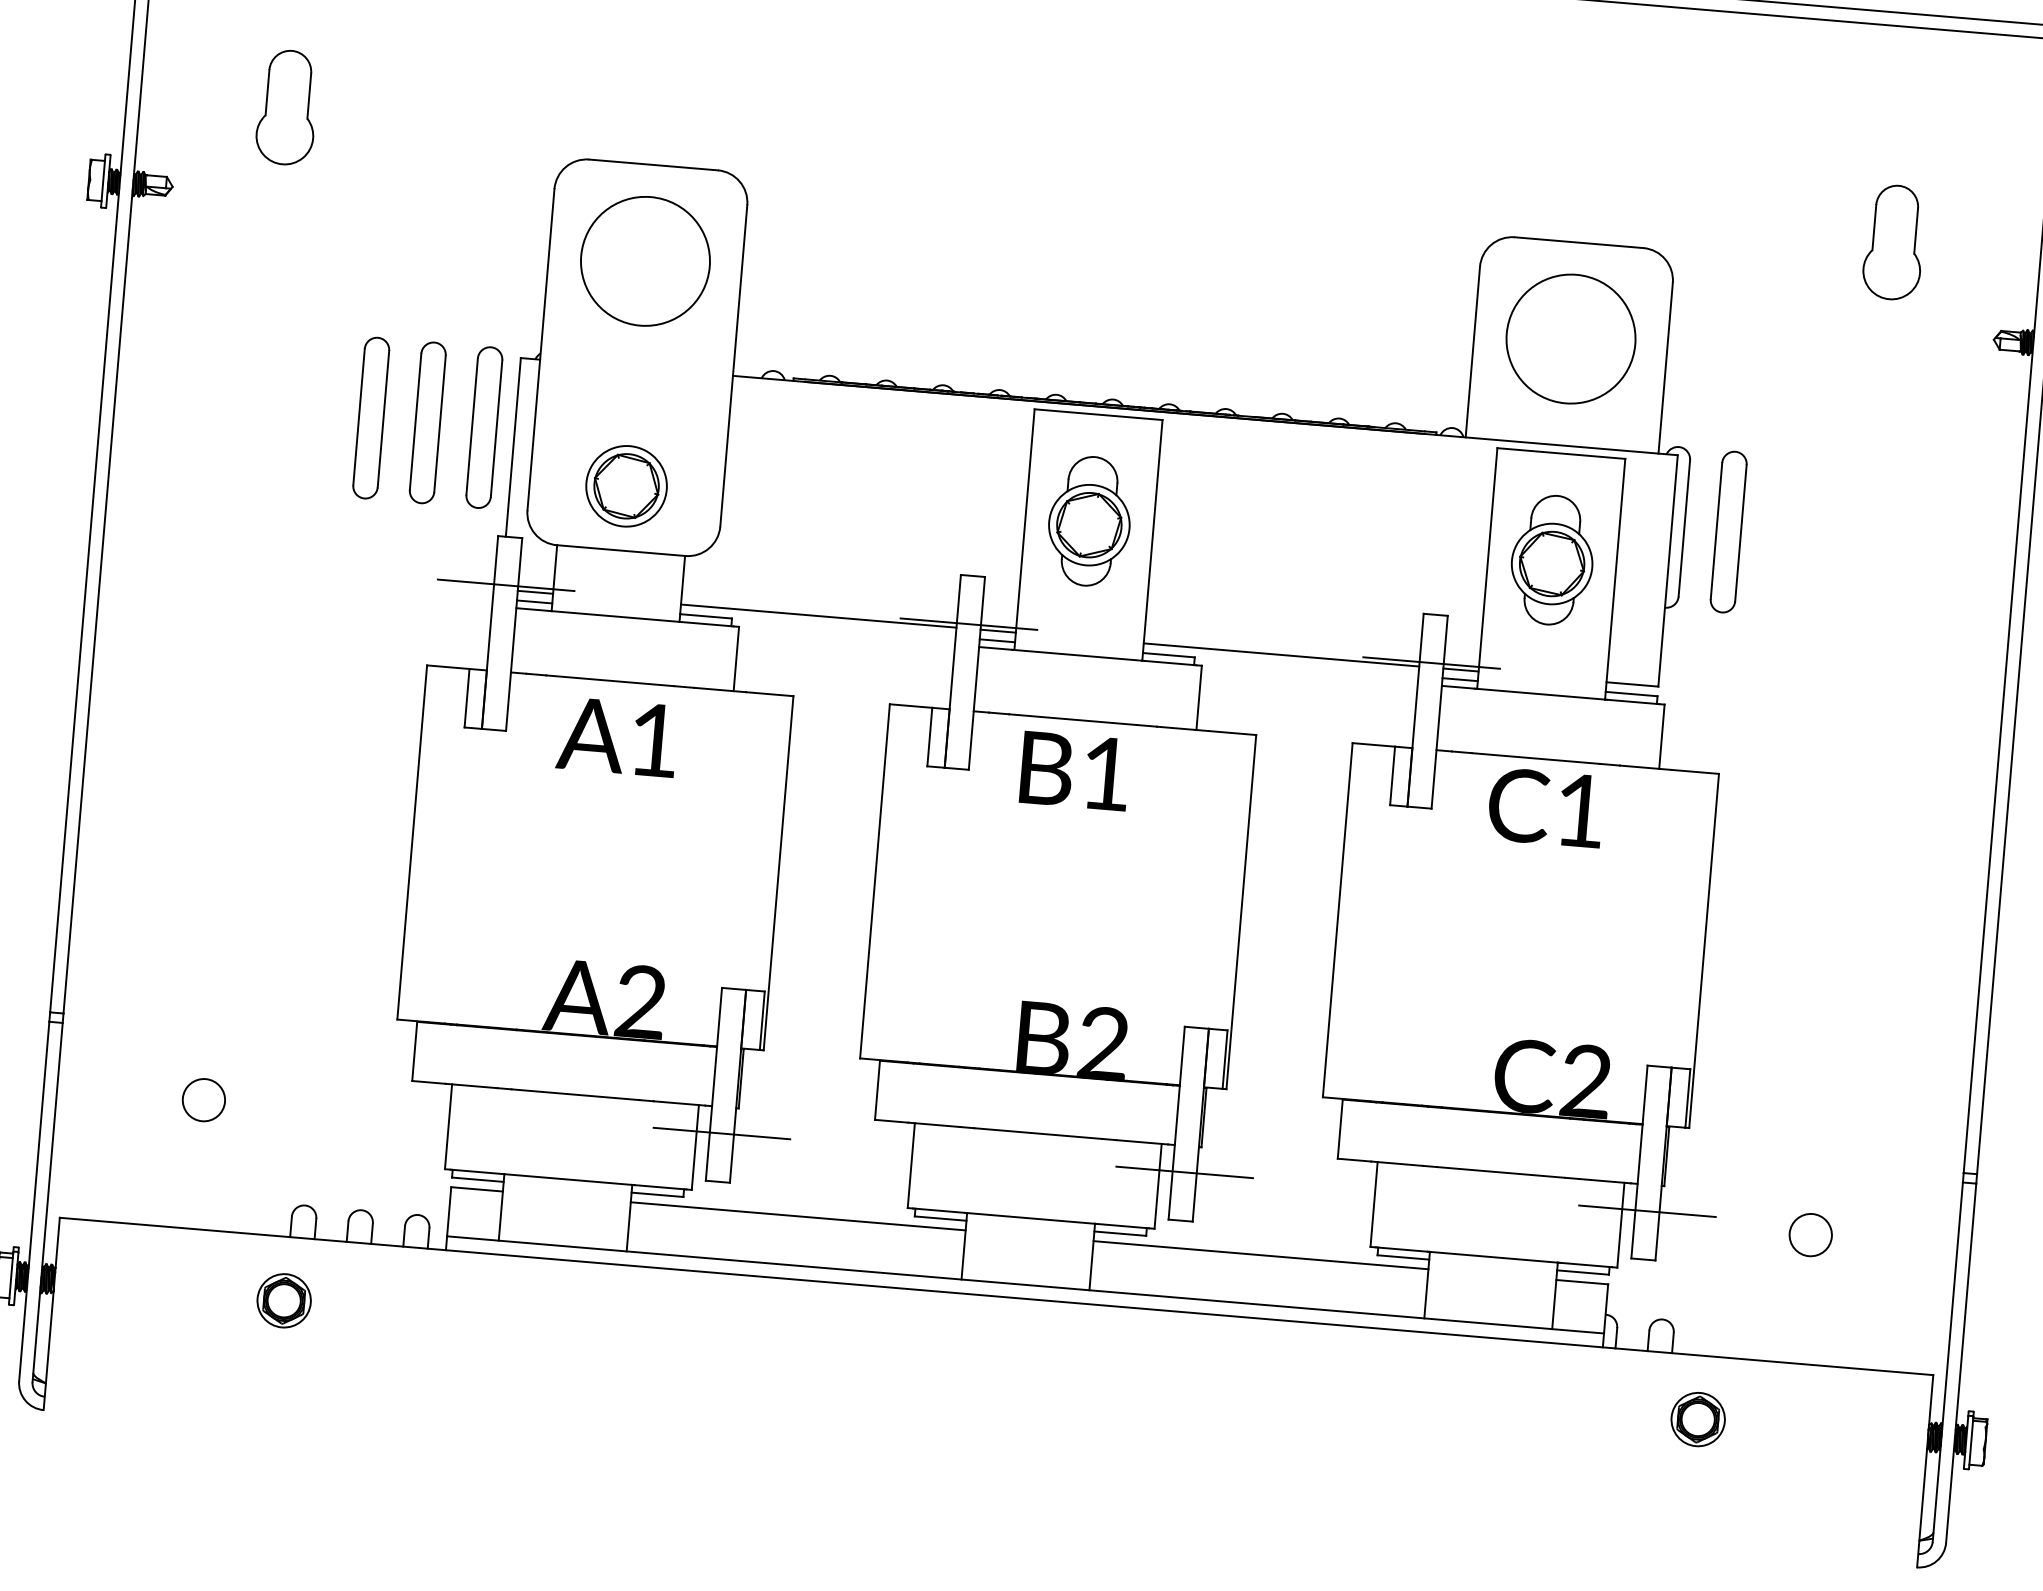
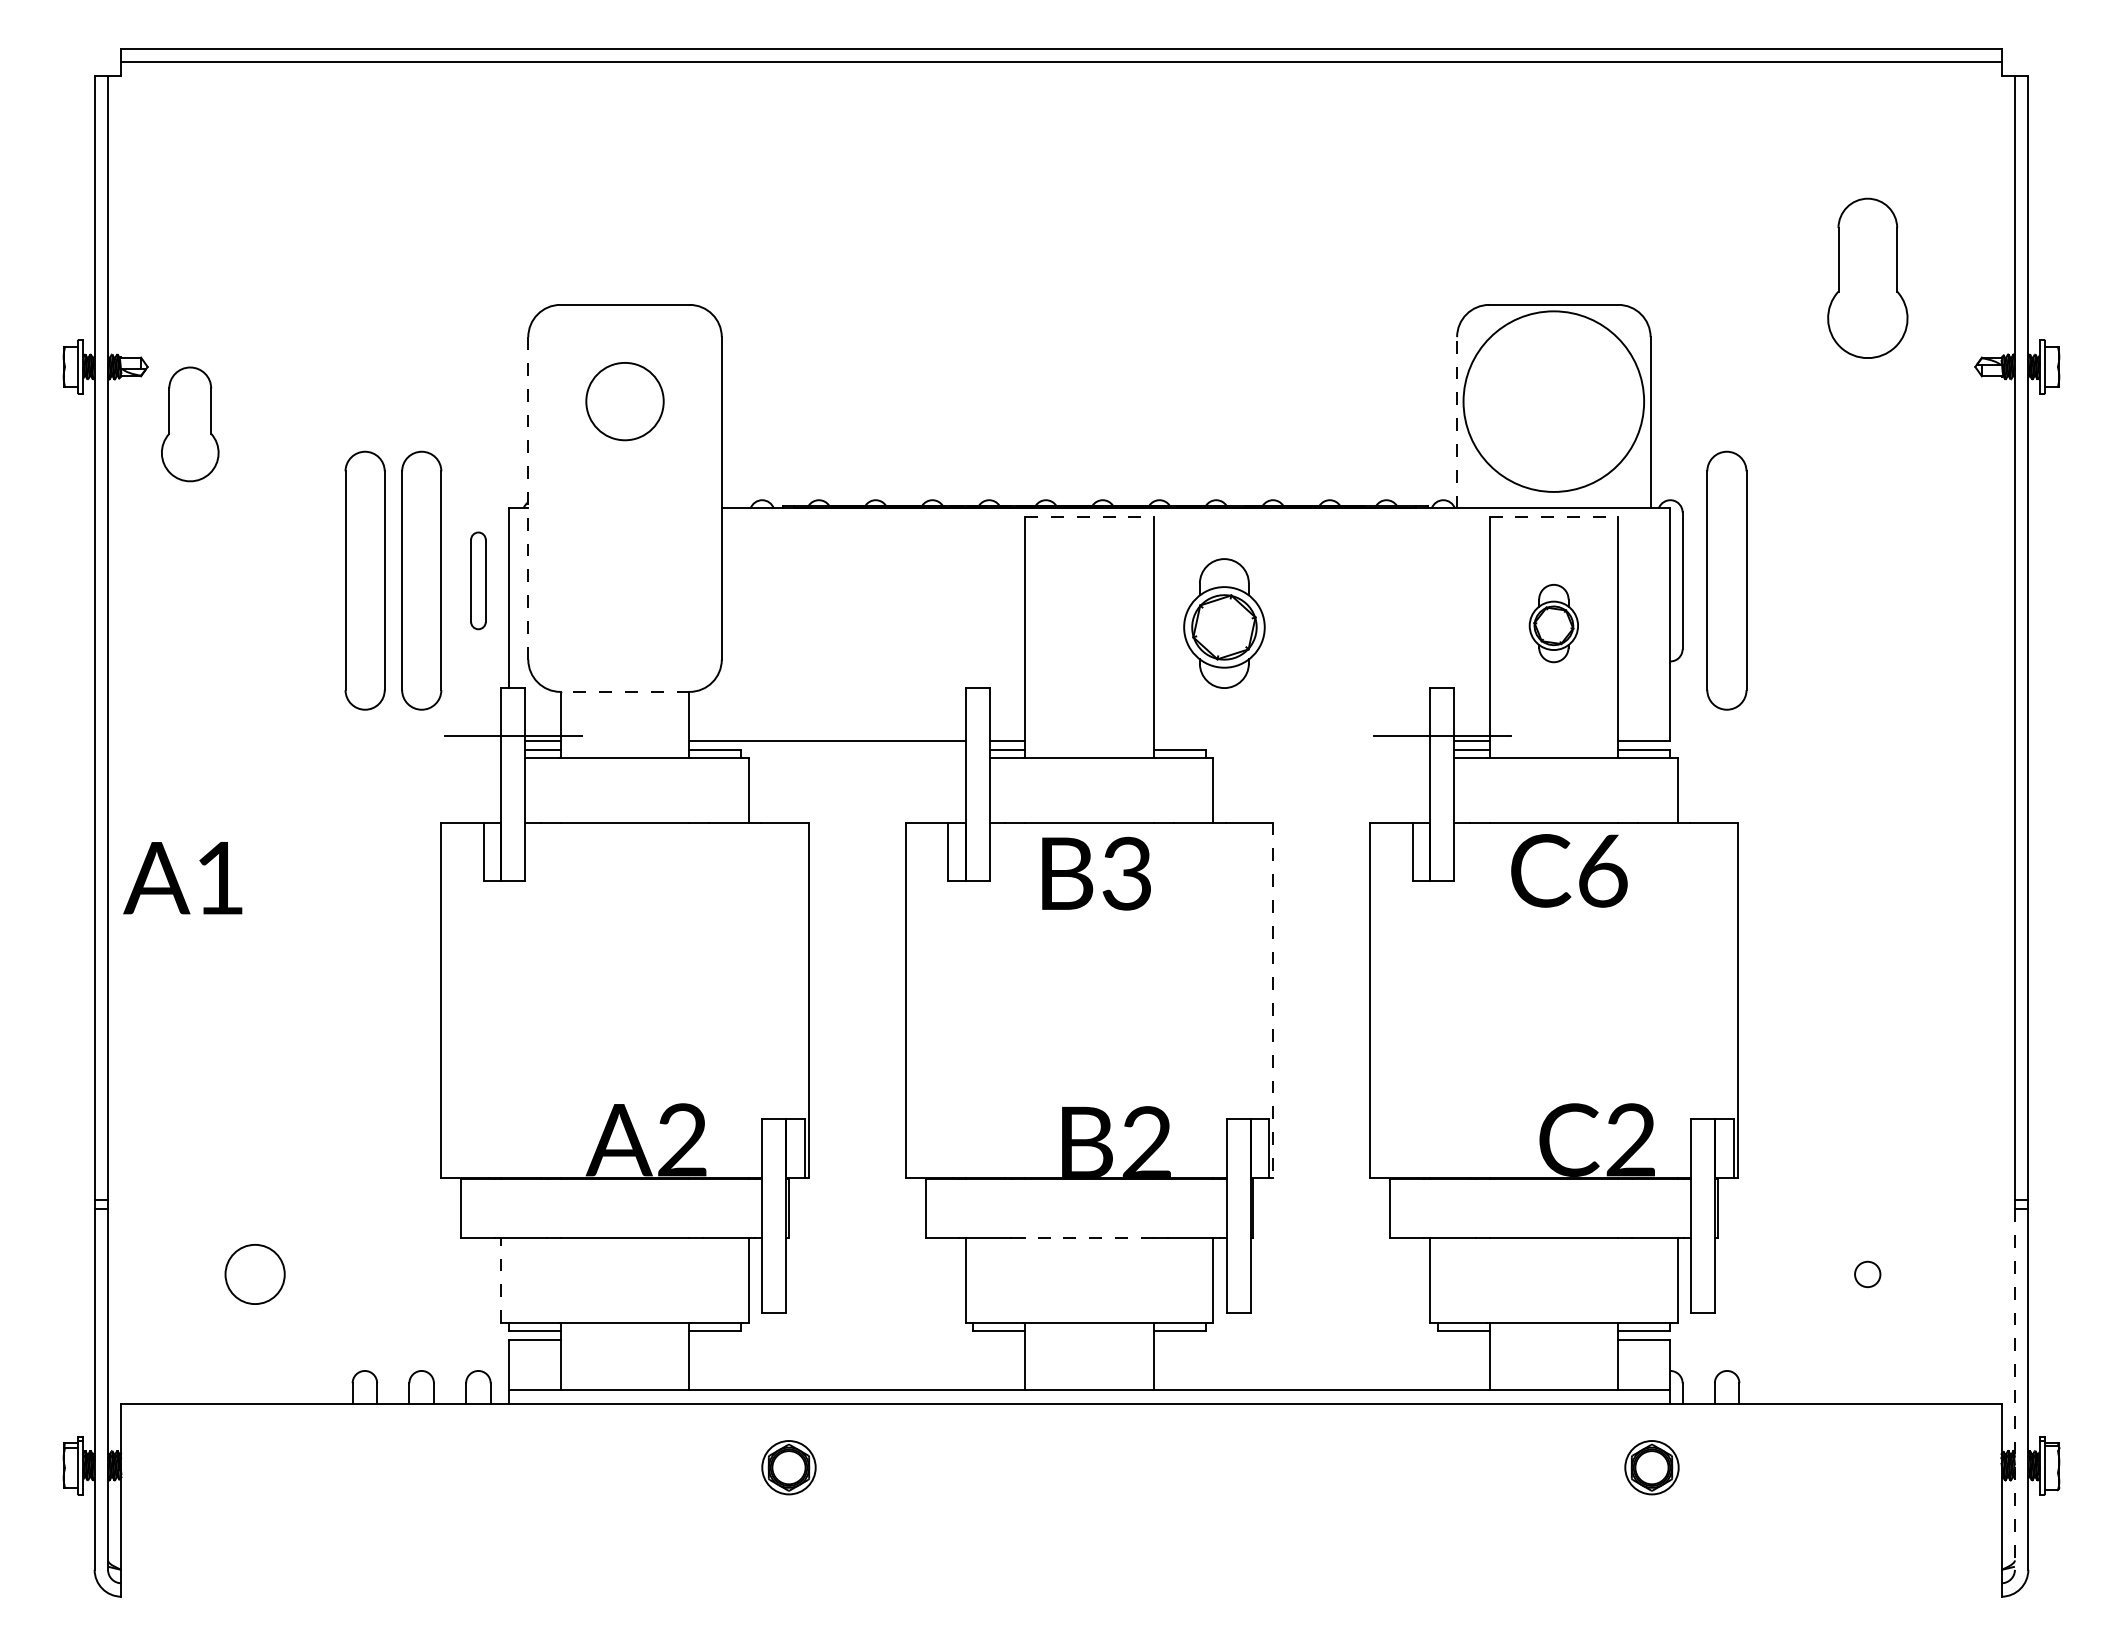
part: (287, 107) -> (190, 424), moved
part: (1893, 242) -> (1867, 278), size x1.4
circle: (644, 261) -> (624, 401), size x0.6
circle: (1570, 338) -> (1553, 401), size x1.4
line: (541, 348) -> (528, 497), solid -> dashed
line: (1473, 351) -> (1457, 422), solid -> dashed
line: (1098, 414) -> (1089, 516), solid -> dashed
part: (370, 417) -> (364, 580), size x1.6
part: (427, 422) -> (421, 580), size x1.6
part: (484, 427) -> (478, 580), size x0.6
line: (1562, 453) -> (1554, 516), solid -> dashed
part: (626, 486) -> (624, 627), removed
part: (1089, 521) -> (1224, 623), moved
part: (1729, 531) -> (1727, 580), size x1.6
line: (620, 550) -> (624, 691), solid -> dashed
part: (1552, 560) -> (1553, 623), size x0.6
line: (968, 624) -> (977, 736), removed
line: (1281, 654) -> (1291, 740), removed
text: (616, 737) -> (182, 878), moved
text: (1105, 773) -> (1126, 873), B1 -> B3
text: (1581, 810) -> (1603, 870), C1 -> C6
line: (1241, 912) -> (1273, 1000), solid -> dashed
circle: (204, 1100) -> (255, 1274), size x1.4
line: (448, 1126) -> (501, 1280), solid -> dashed
line: (721, 1133) -> (773, 1264), removed
line: (1038, 1133) -> (1089, 1237), solid -> dashed
line: (1184, 1172) -> (1238, 1264), removed
line: (1646, 1211) -> (1702, 1264), removed
line: (798, 1216) -> (857, 1340), removed
circle: (1810, 1235) -> (1867, 1274), size x0.6
line: (1260, 1255) -> (1321, 1340), removed
part: (283, 1300) -> (788, 1467), moved
line: (1947, 1363) -> (2014, 1390), solid -> dashed
part: (1697, 1419) -> (1651, 1467), moved

